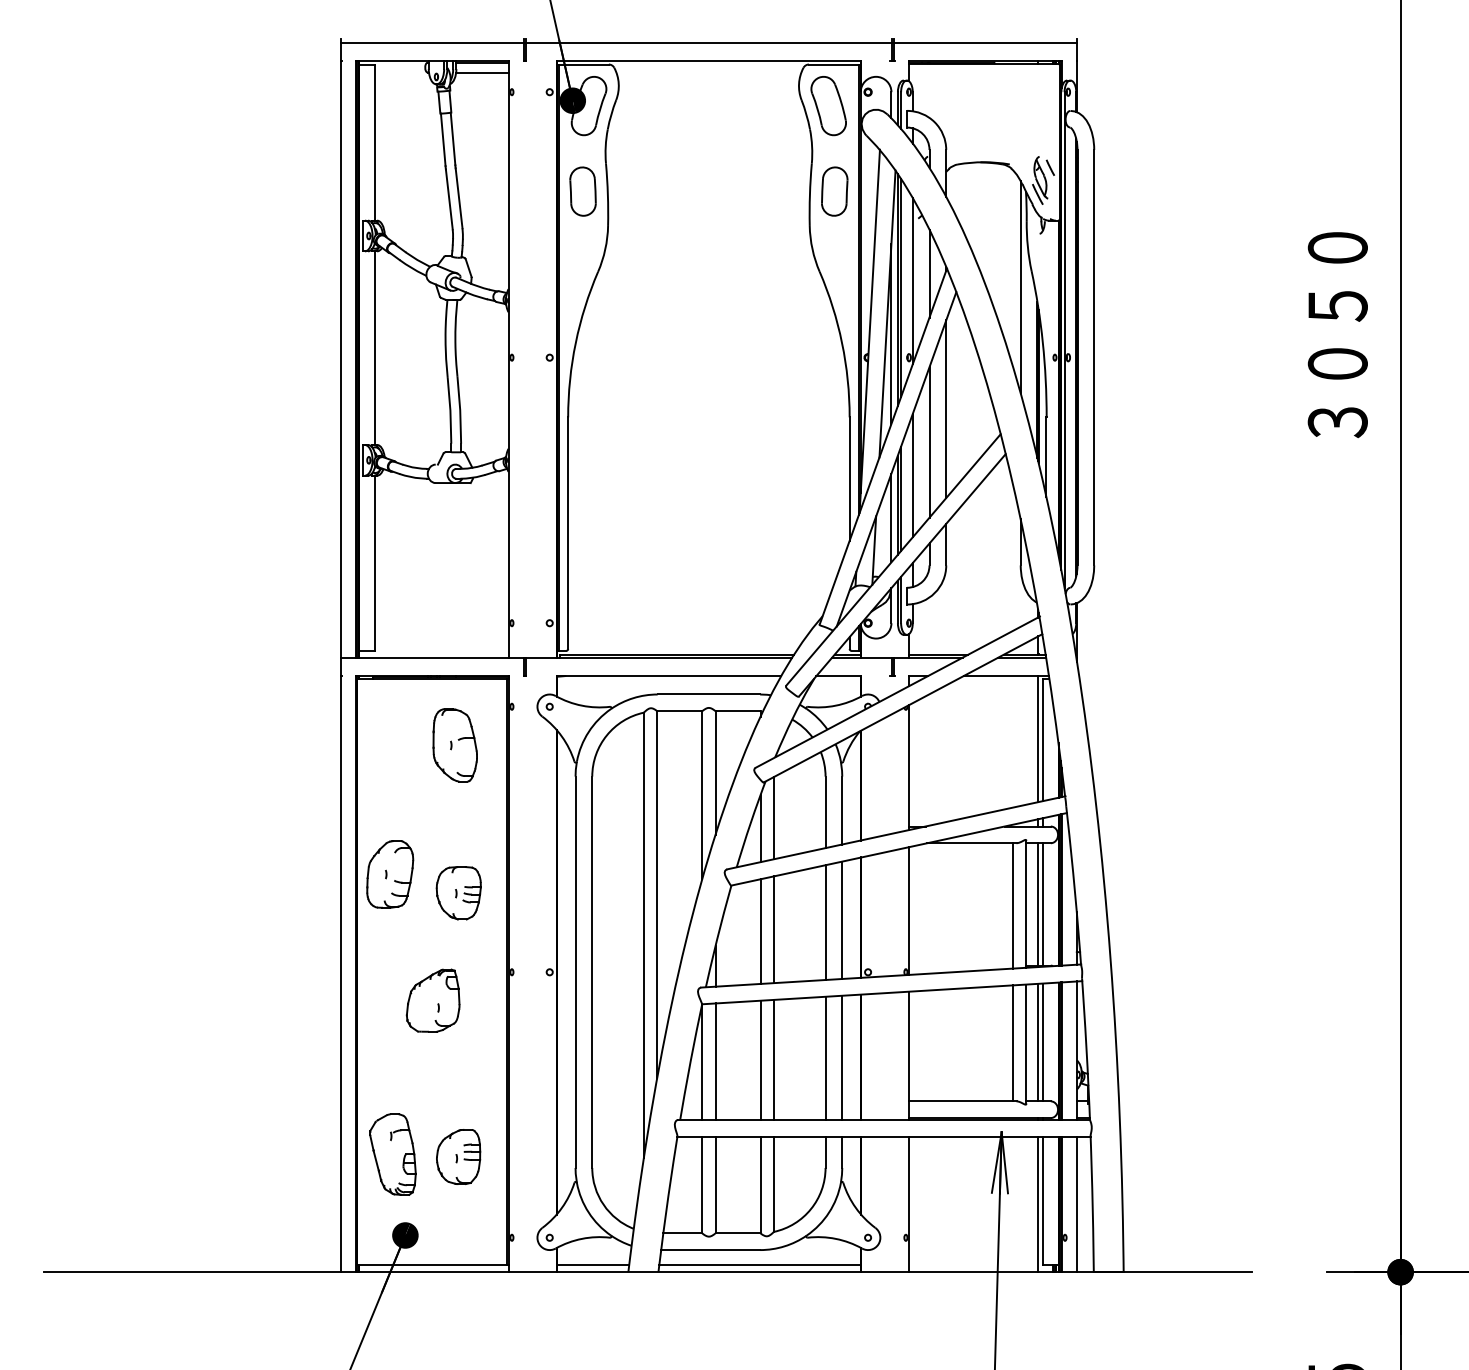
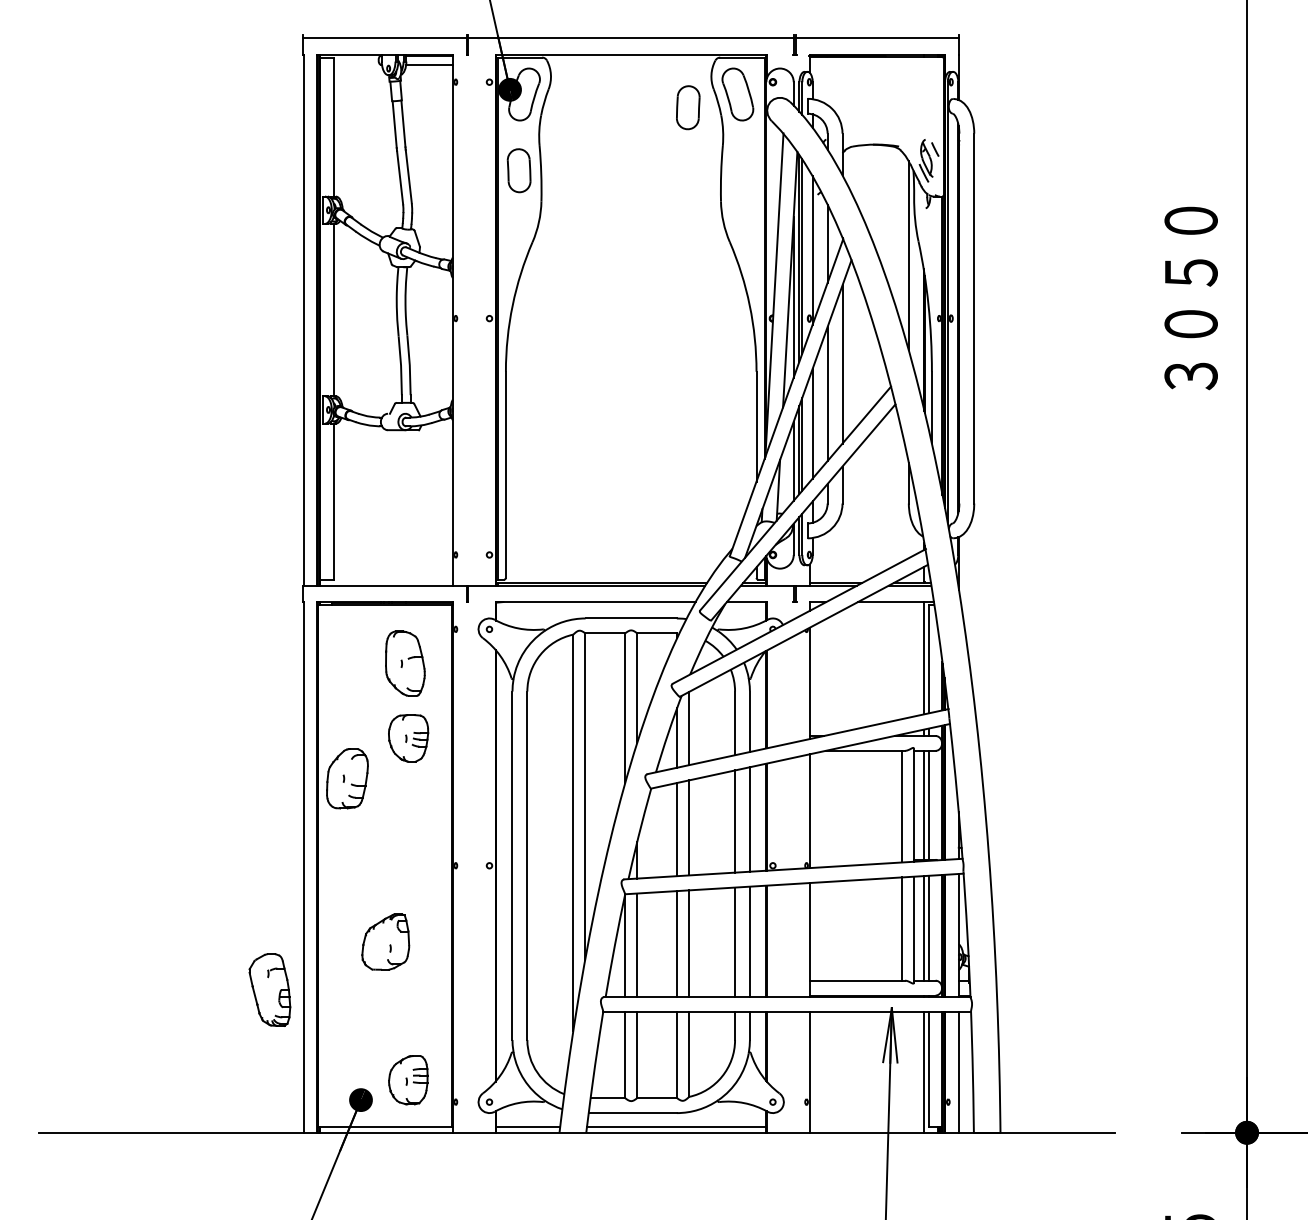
part: (835, 191) -> (688, 107), moved
part: (458, 893) -> (408, 738), moved
part: (432, 1000) -> (385, 941), moved
part: (392, 1153) -> (269, 989), moved
part: (458, 1157) -> (408, 1080), moved

